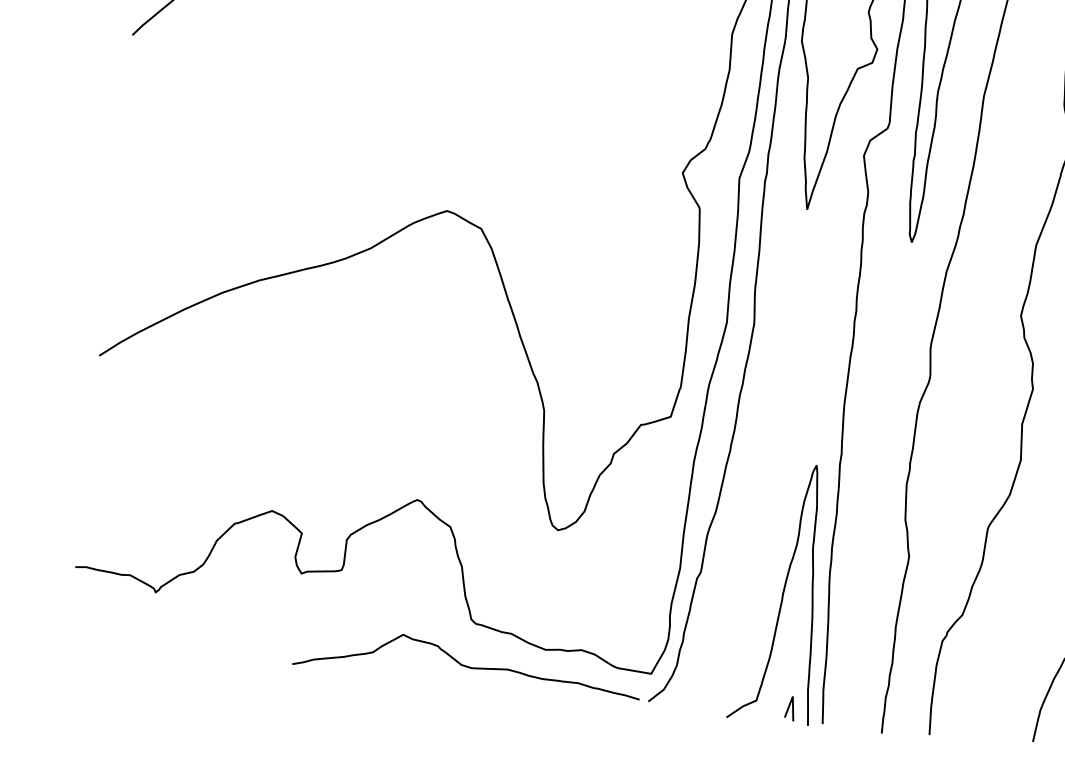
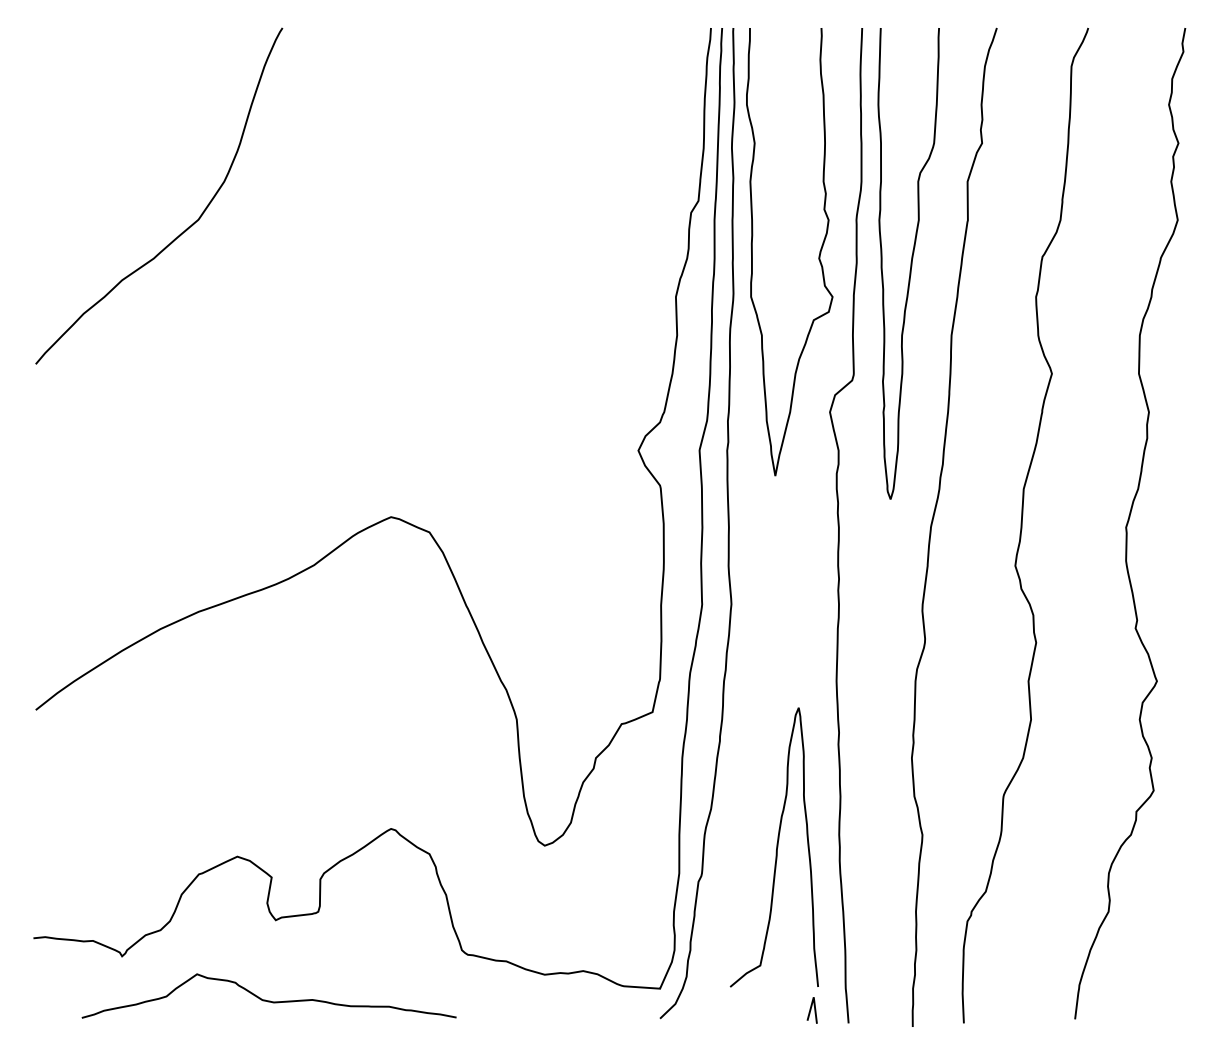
curve: (782, 592) -> (776, 847), moved
curve: (464, 664) -> (265, 999), moved

